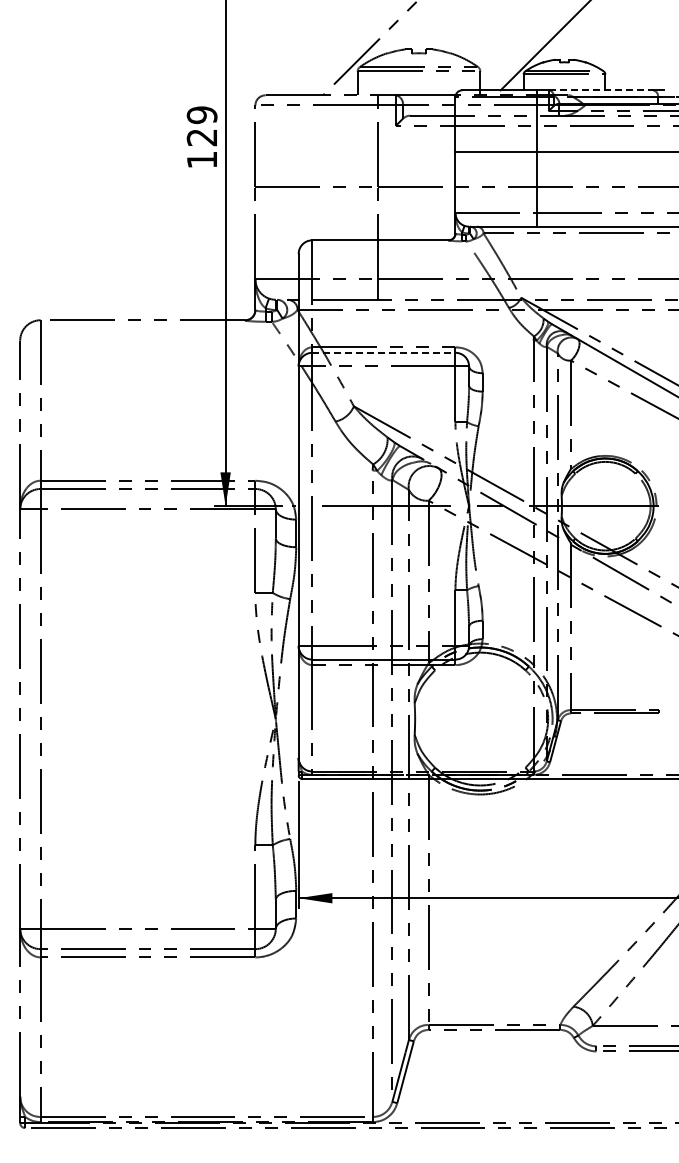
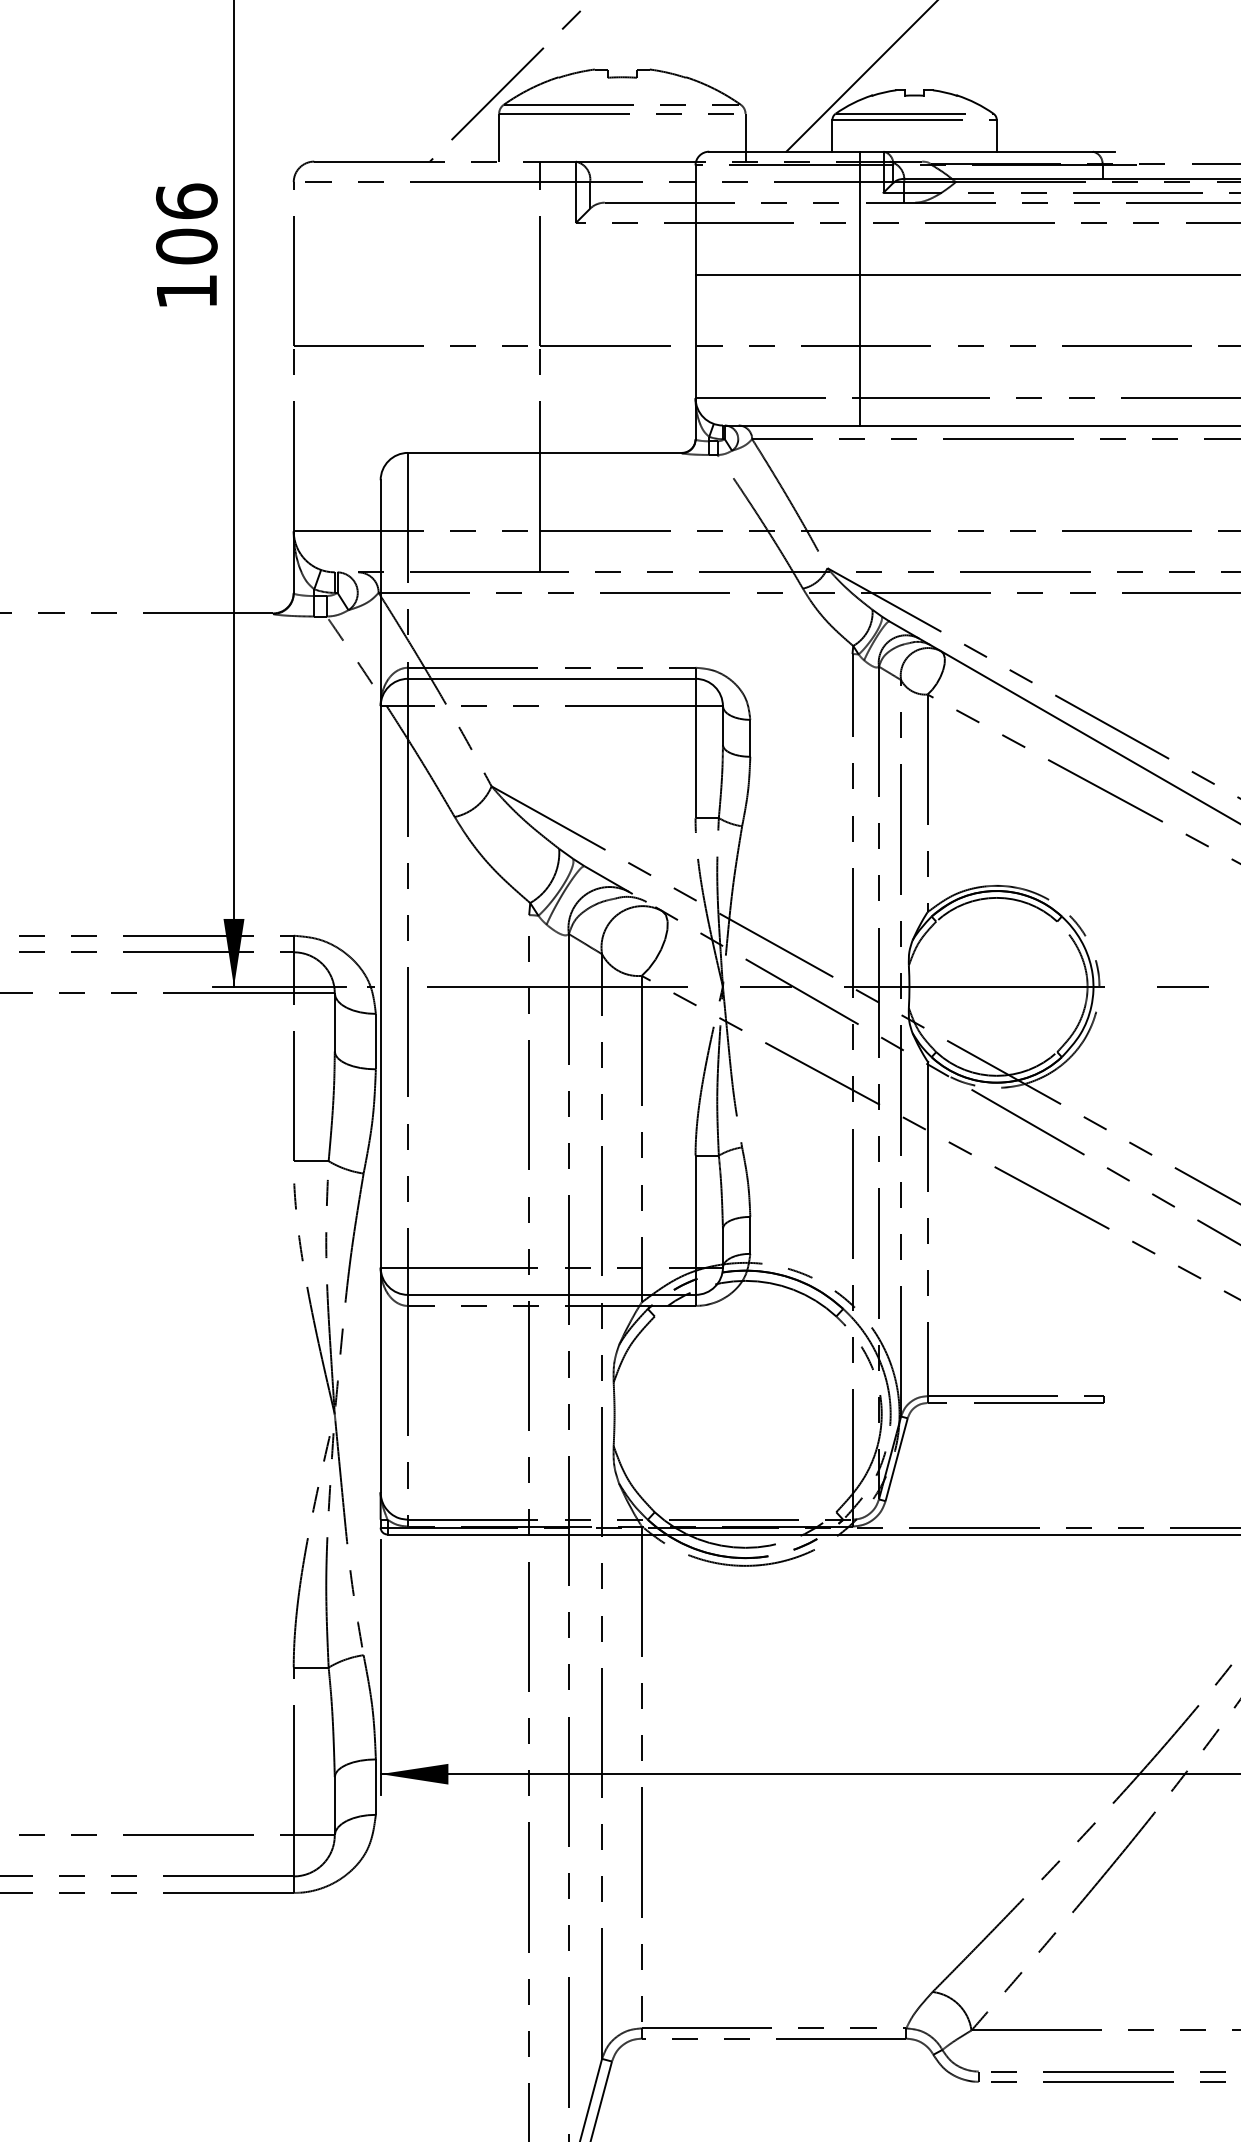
line: (601, 90) -> (988, 152), dashed -> solid
text: (201, 126) -> (185, 224), 129 -> 106
line: (383, 352) -> (551, 678), dashed -> solid

